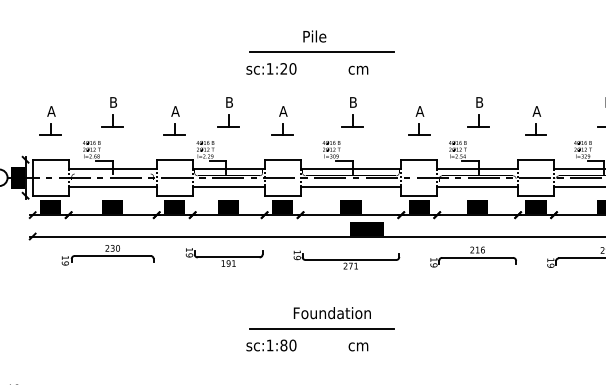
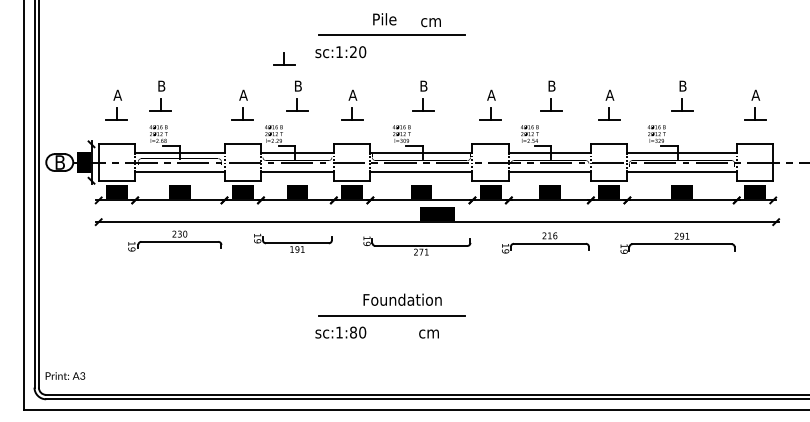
text: (357, 70) -> (430, 22), moved
part: (215, 75) -> (284, 58), added
part: (112, 111) -> (160, 95), moved

